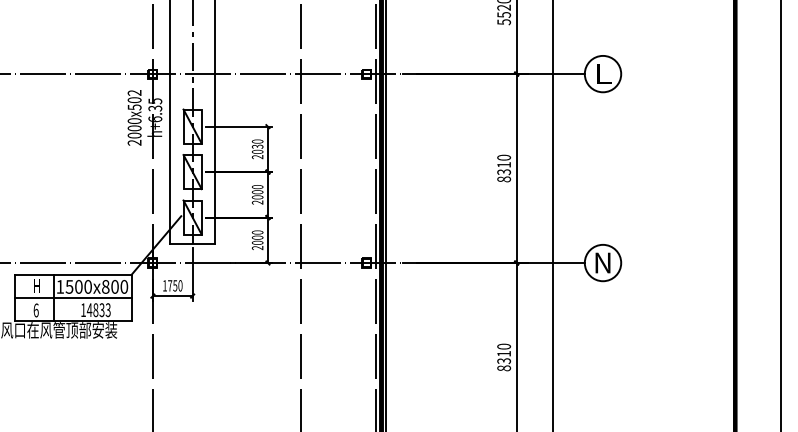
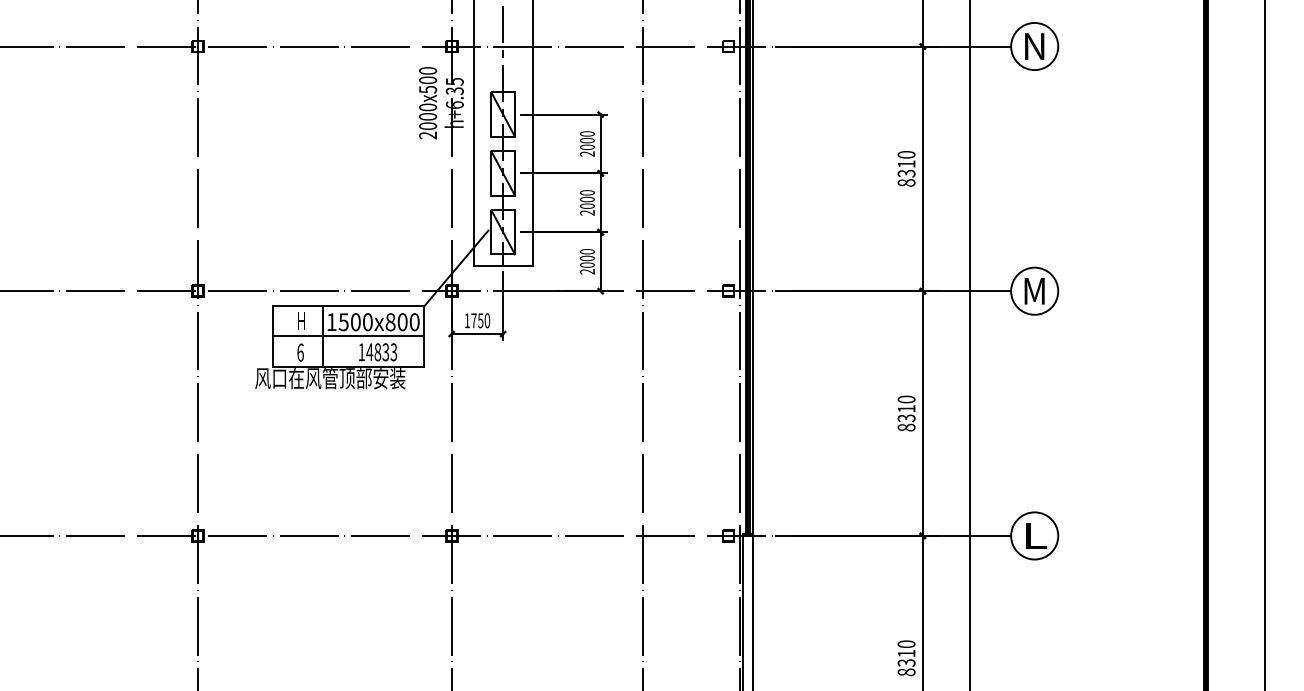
text: (603, 74) -> (1035, 46), L -> N
text: (134, 92) -> (428, 70), 2000x502 -> 2000x500
text: (257, 146) -> (587, 140), 2030 -> 2000
text: (602, 263) -> (1034, 291), N -> M

